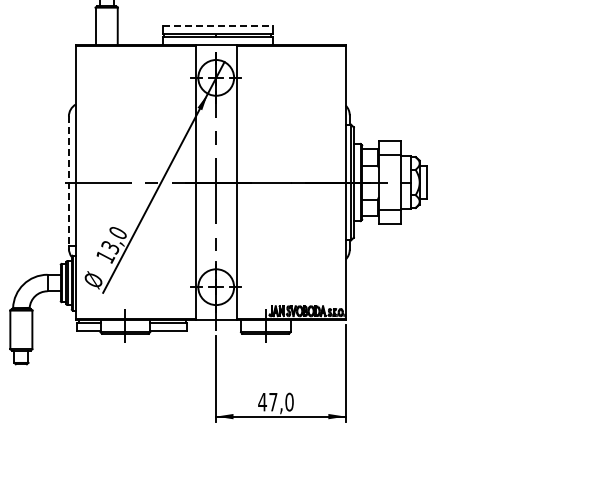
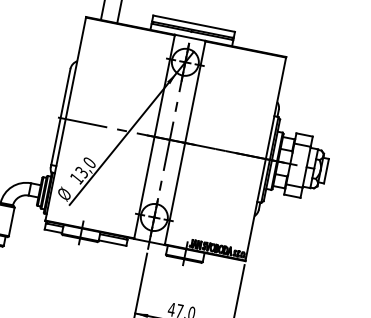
line: (218, 25) -> (194, 23), dashed -> solid
line: (68, 181) -> (60, 117), dashed -> solid

